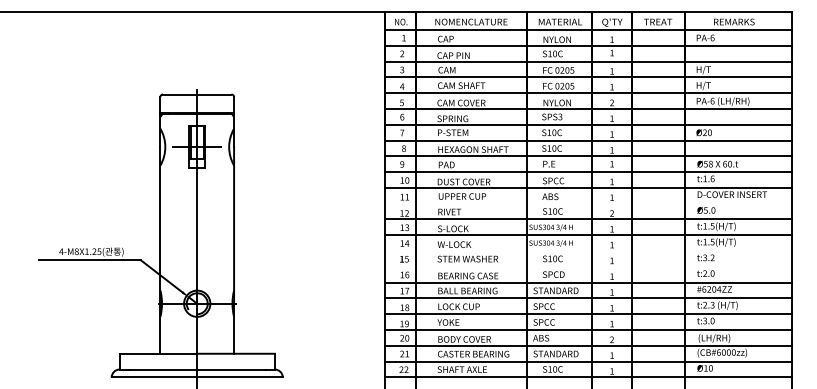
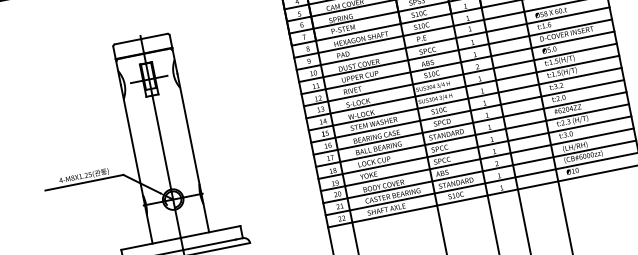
line: (588, 203) -> (457, 62), added
line: (588, 251) -> (465, 99), added
line: (588, 266) -> (467, 111), added

